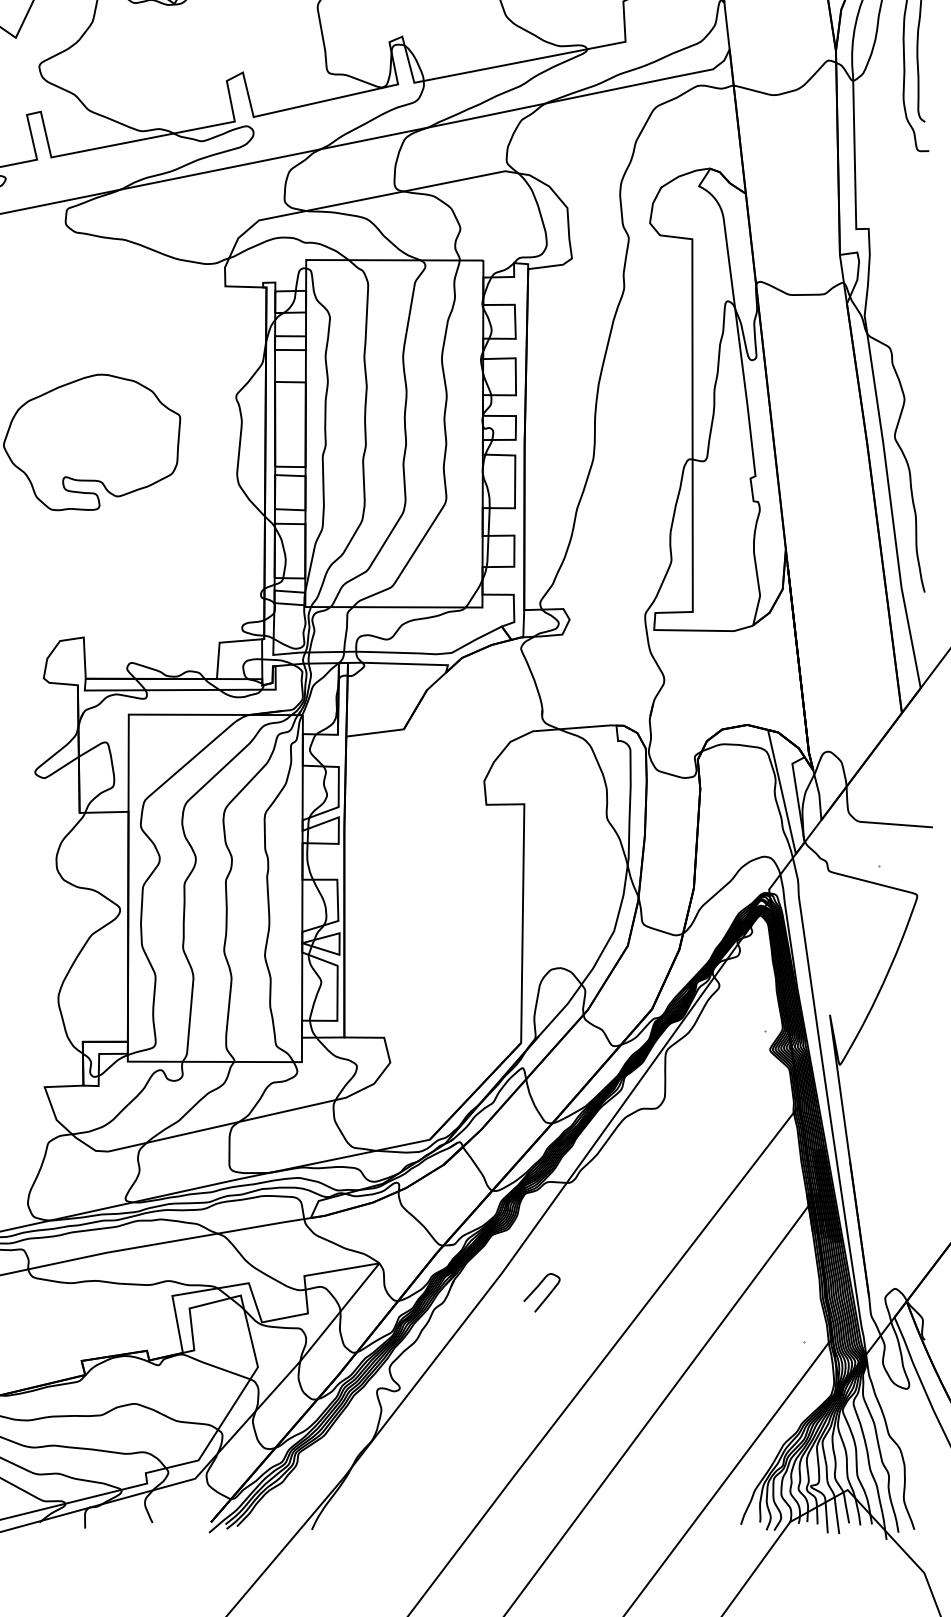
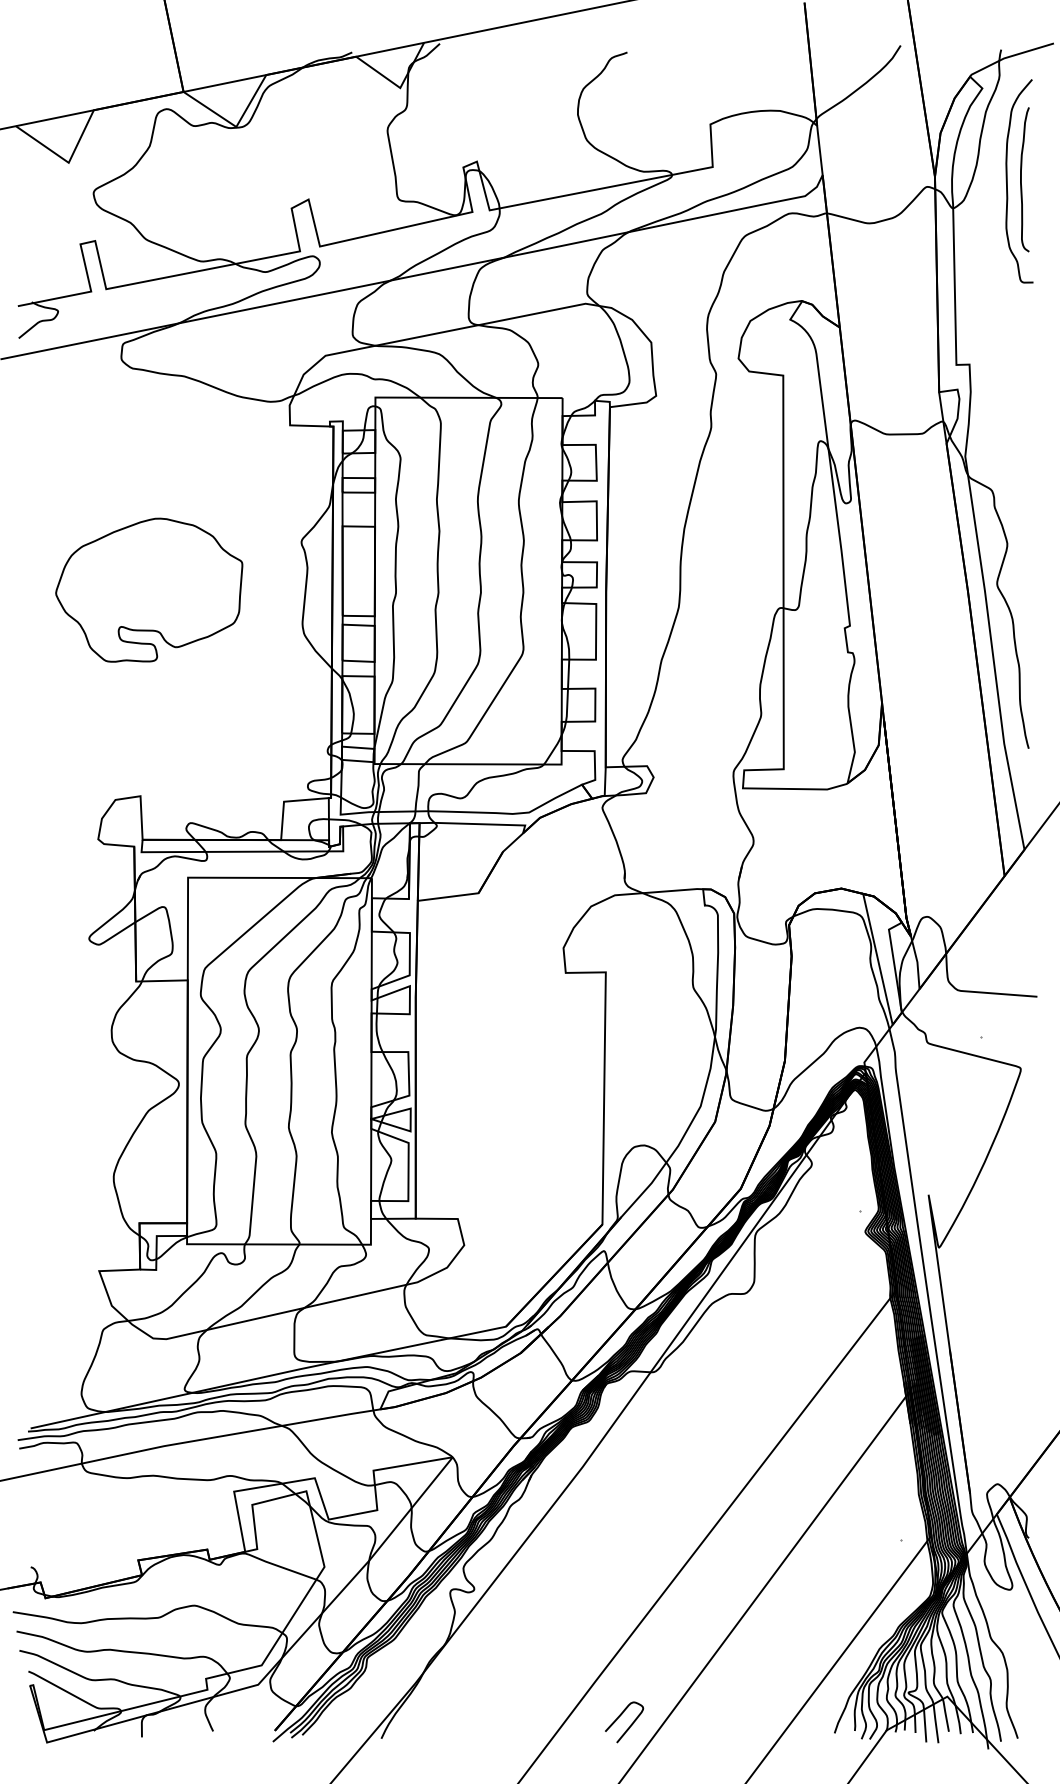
curve: (547, 1294) -> (630, 1724), moved

